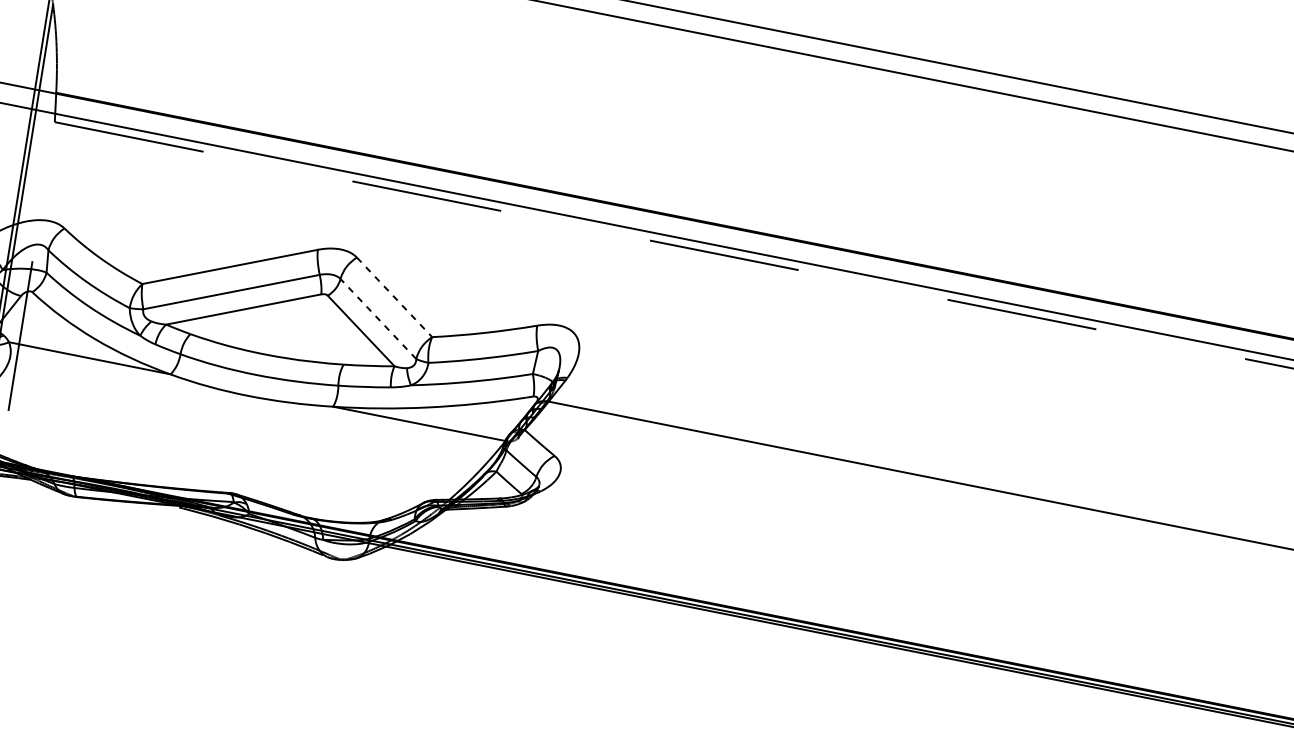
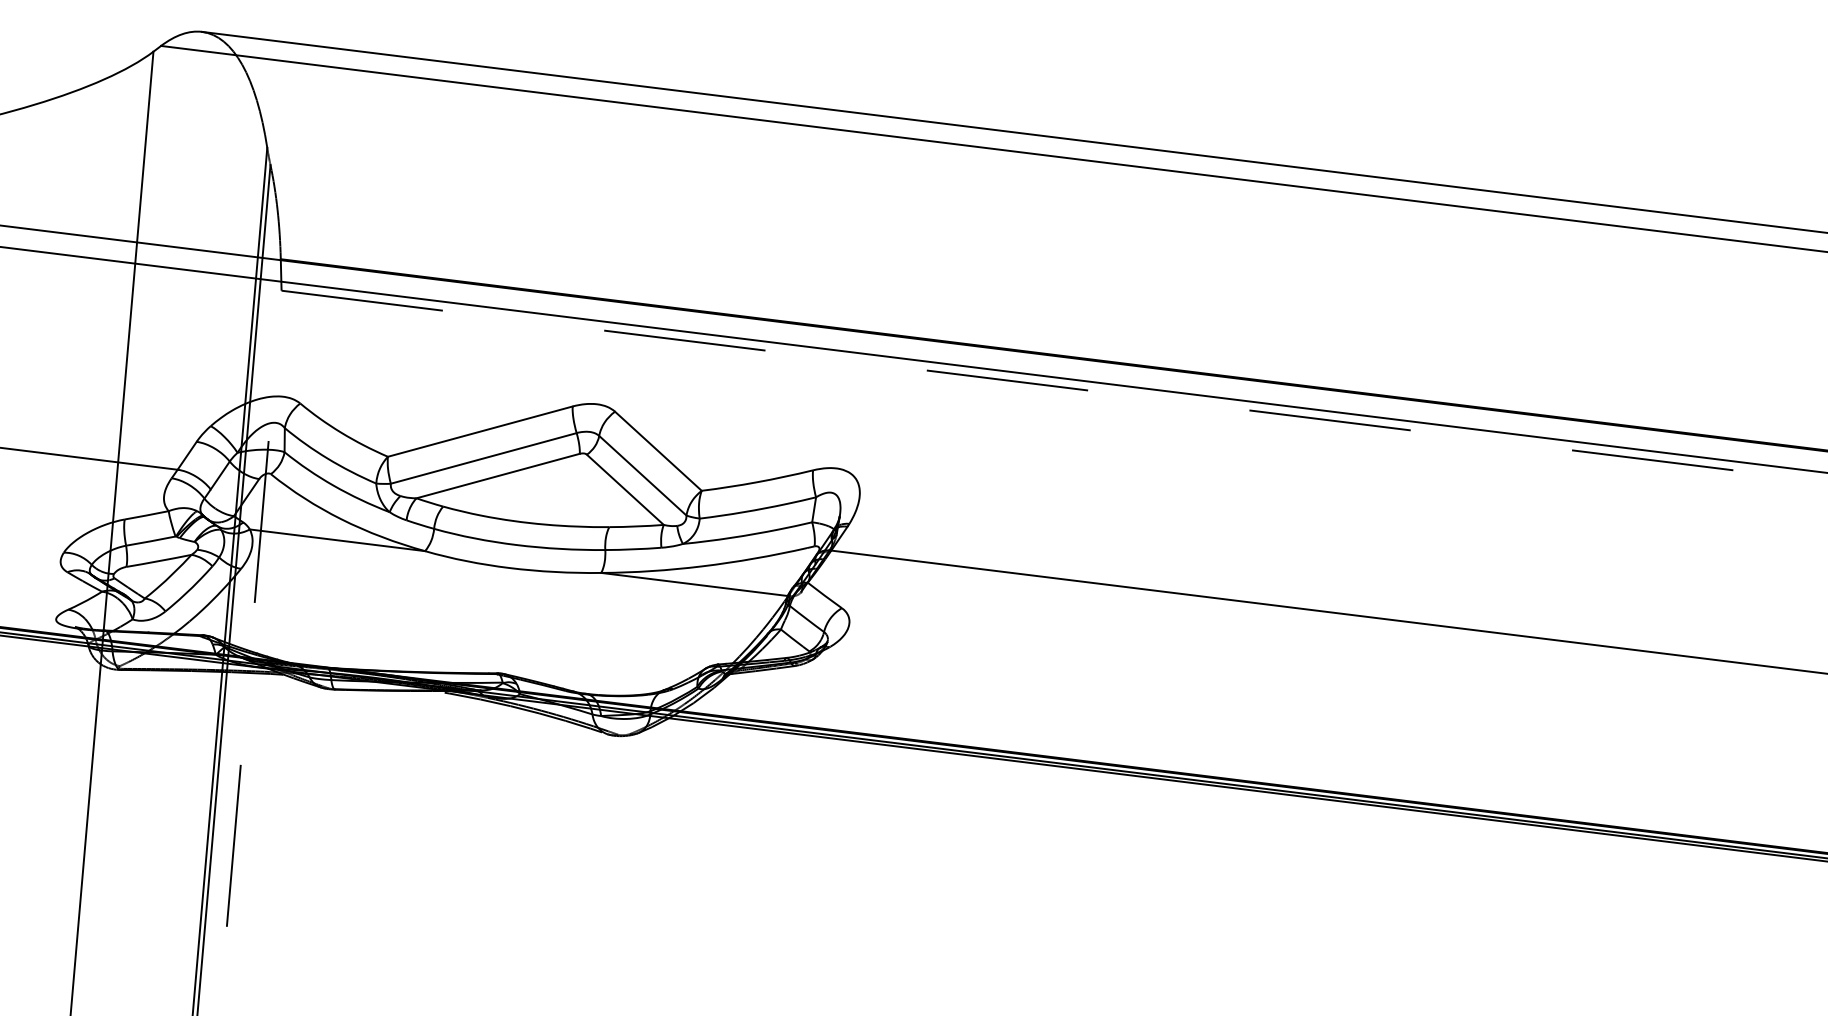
line: (394, 297) -> (658, 451), dashed -> solid
line: (378, 318) -> (642, 475), dashed -> solid

